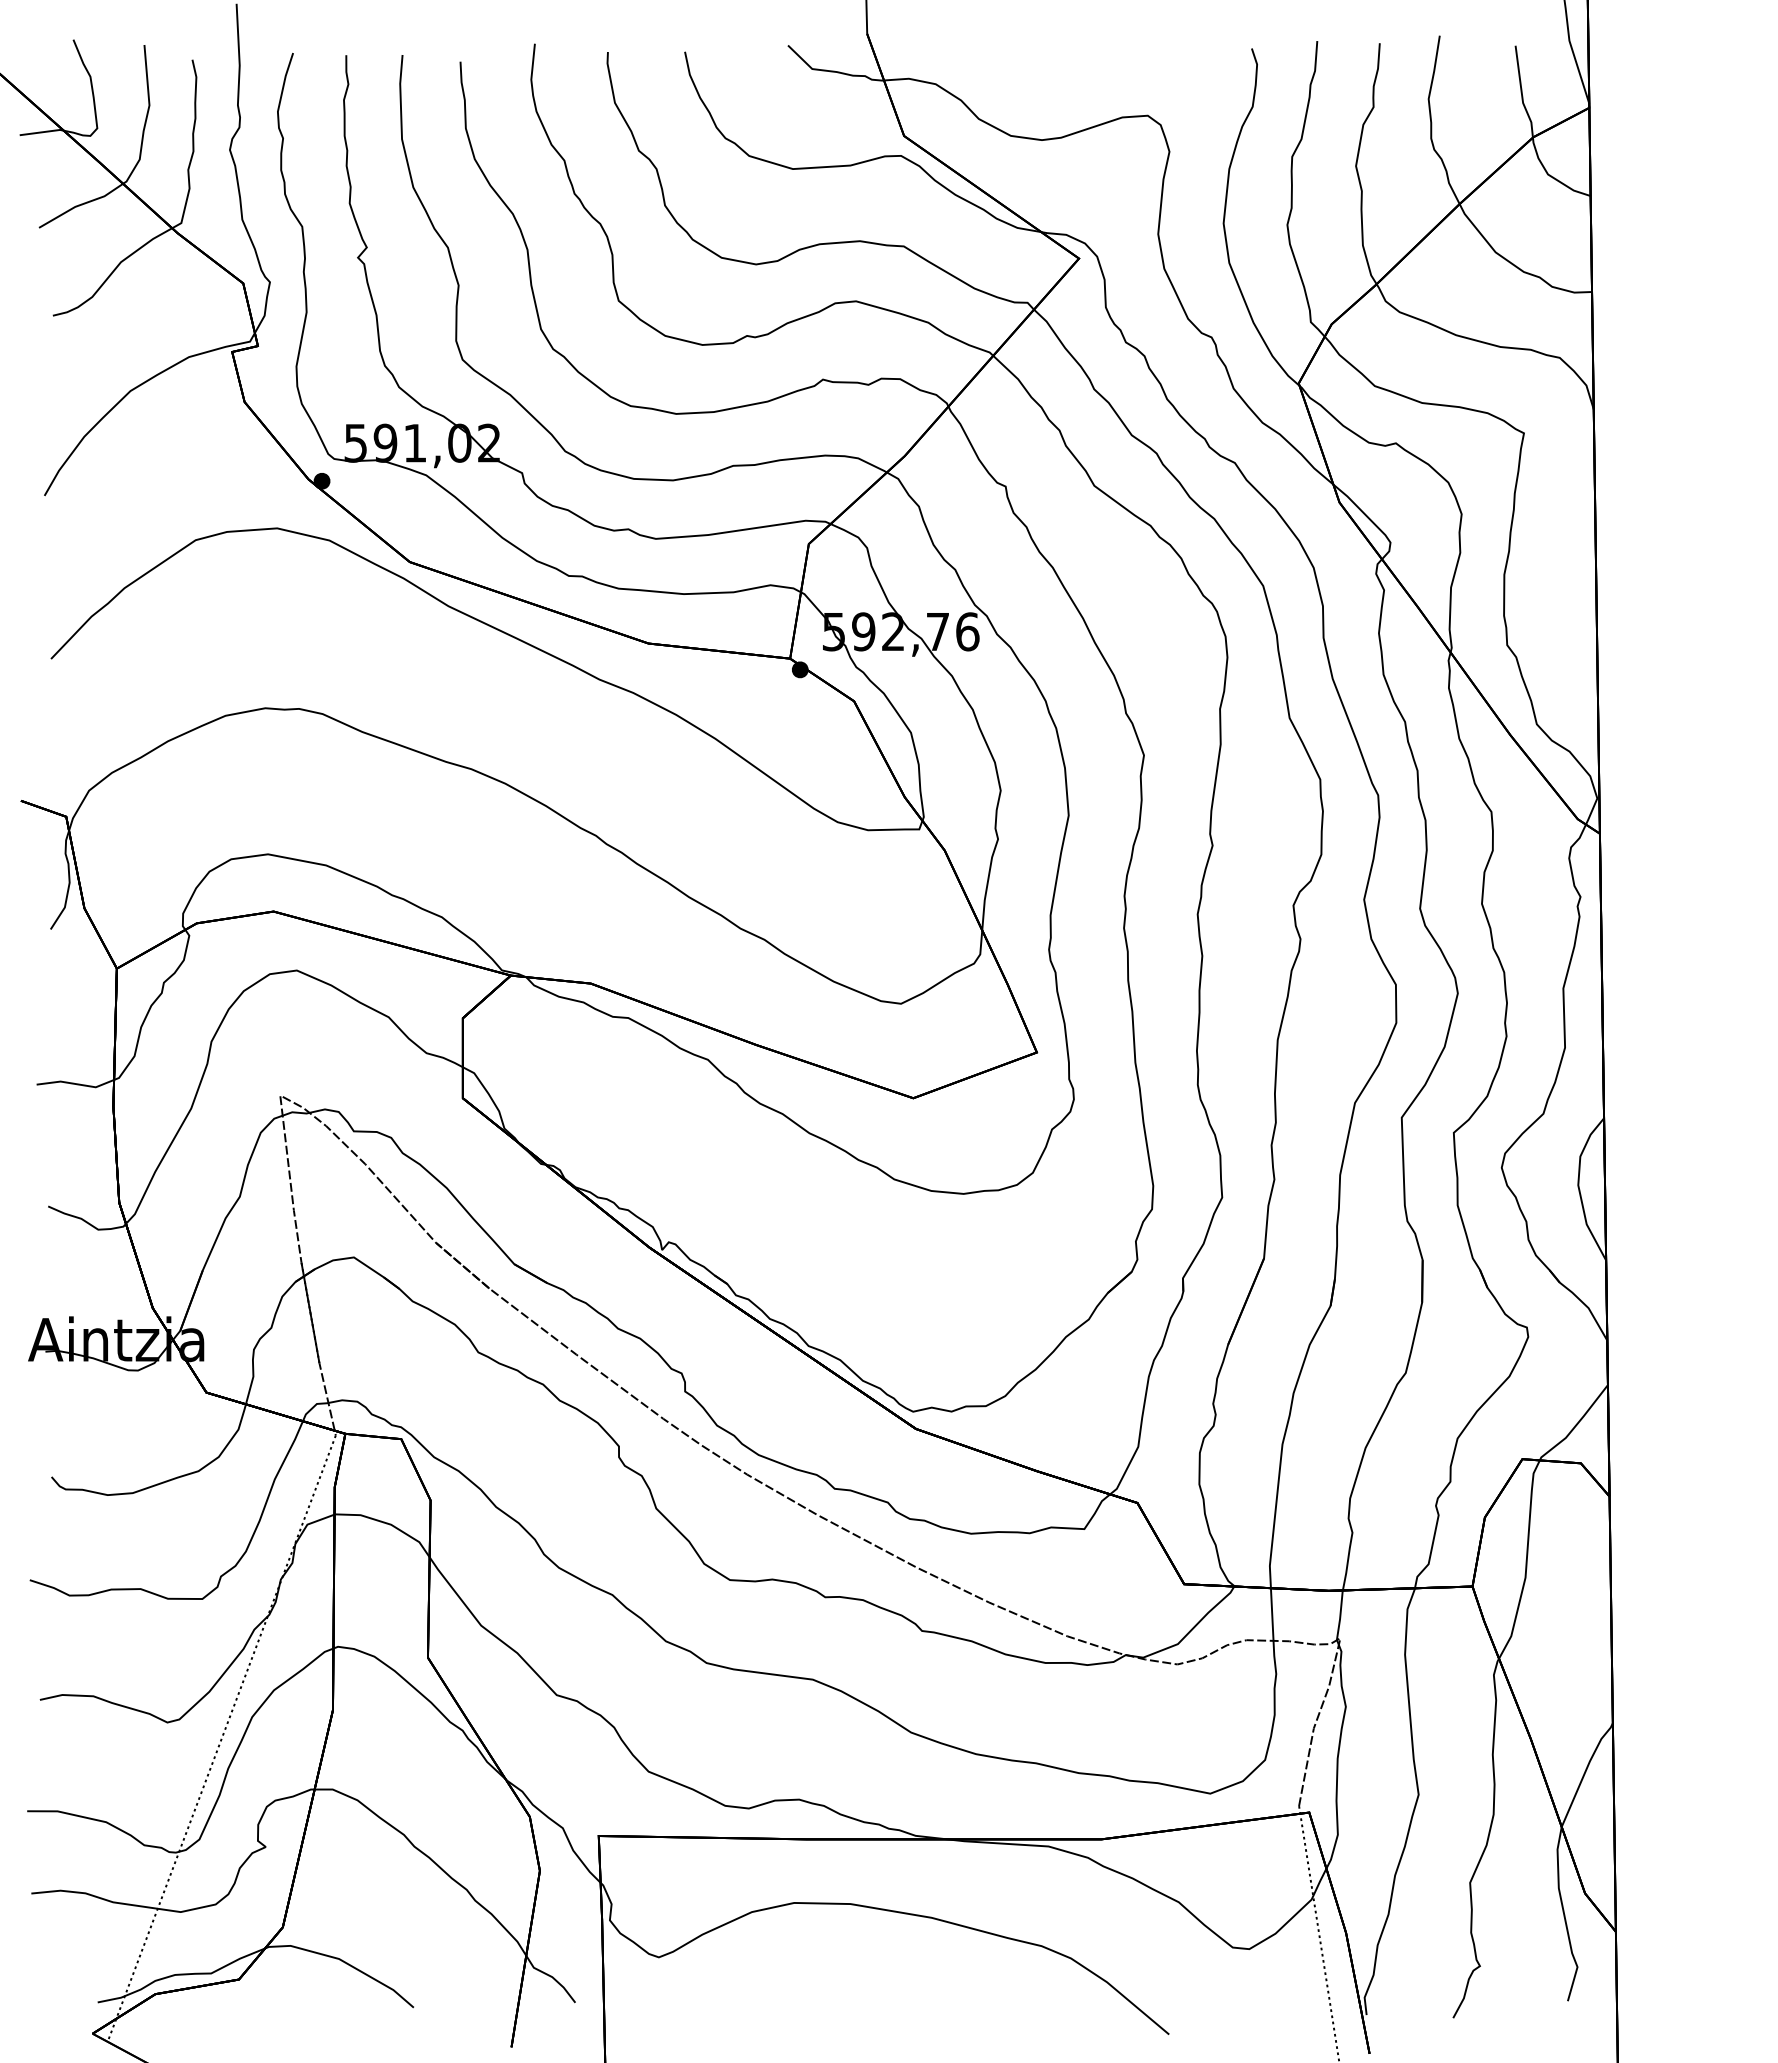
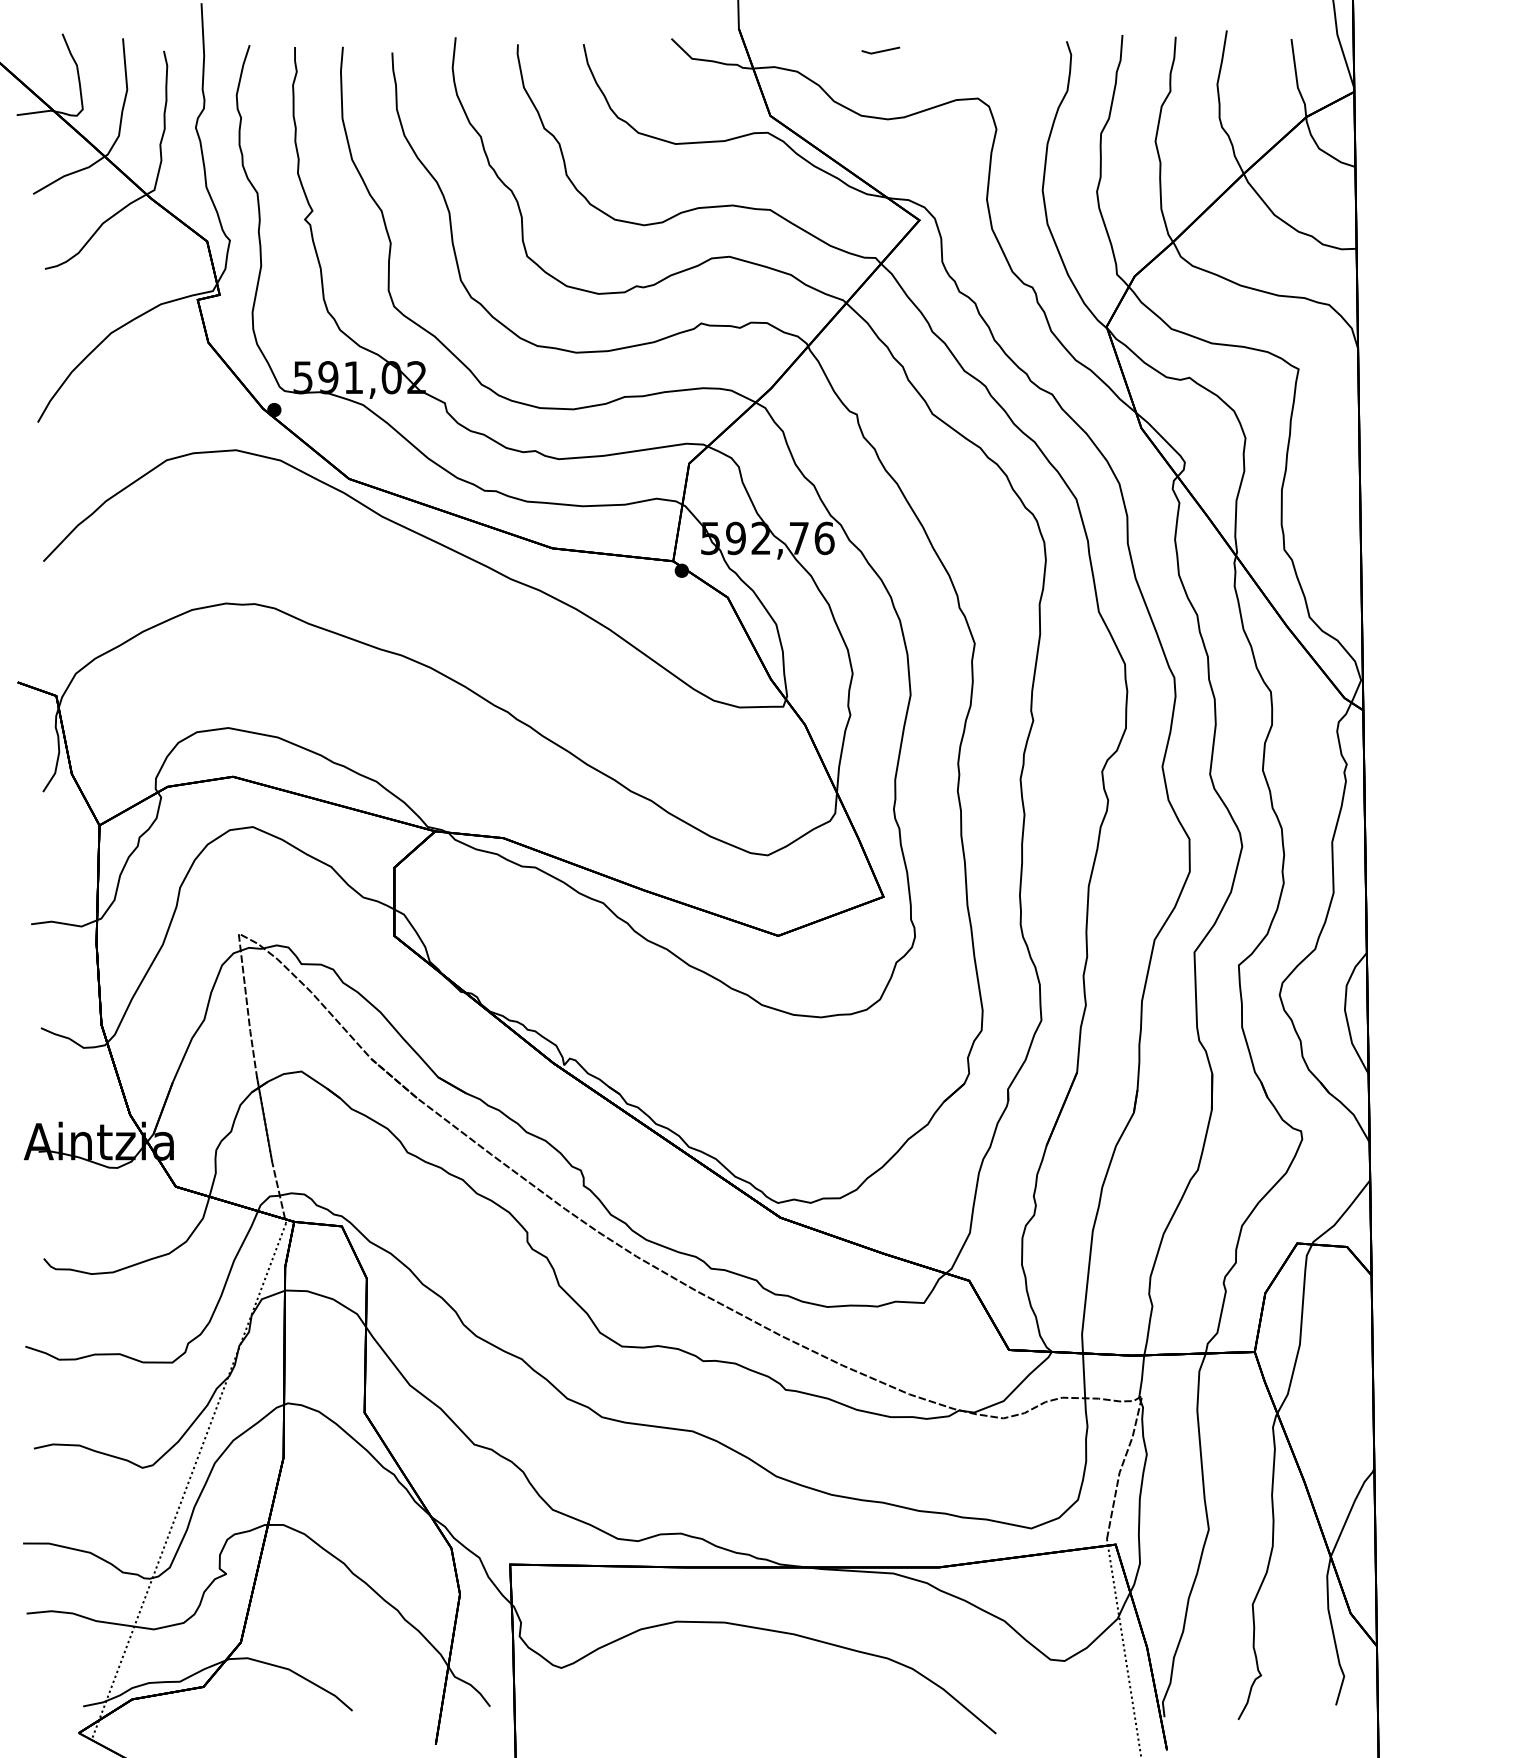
line: (1033, 59) -> (880, 50), added

